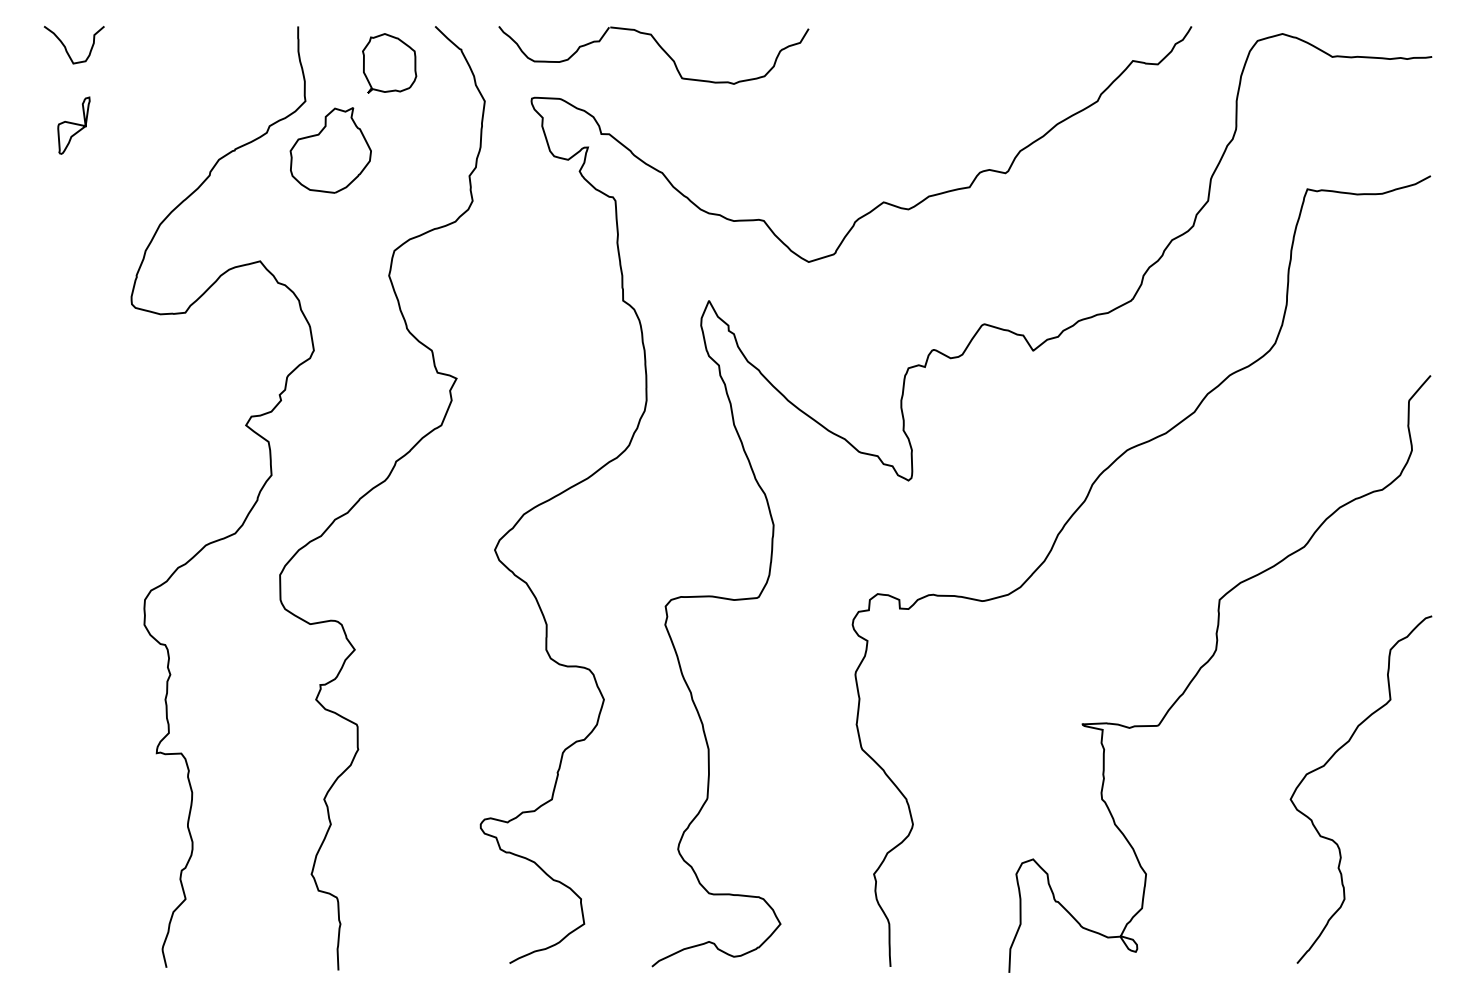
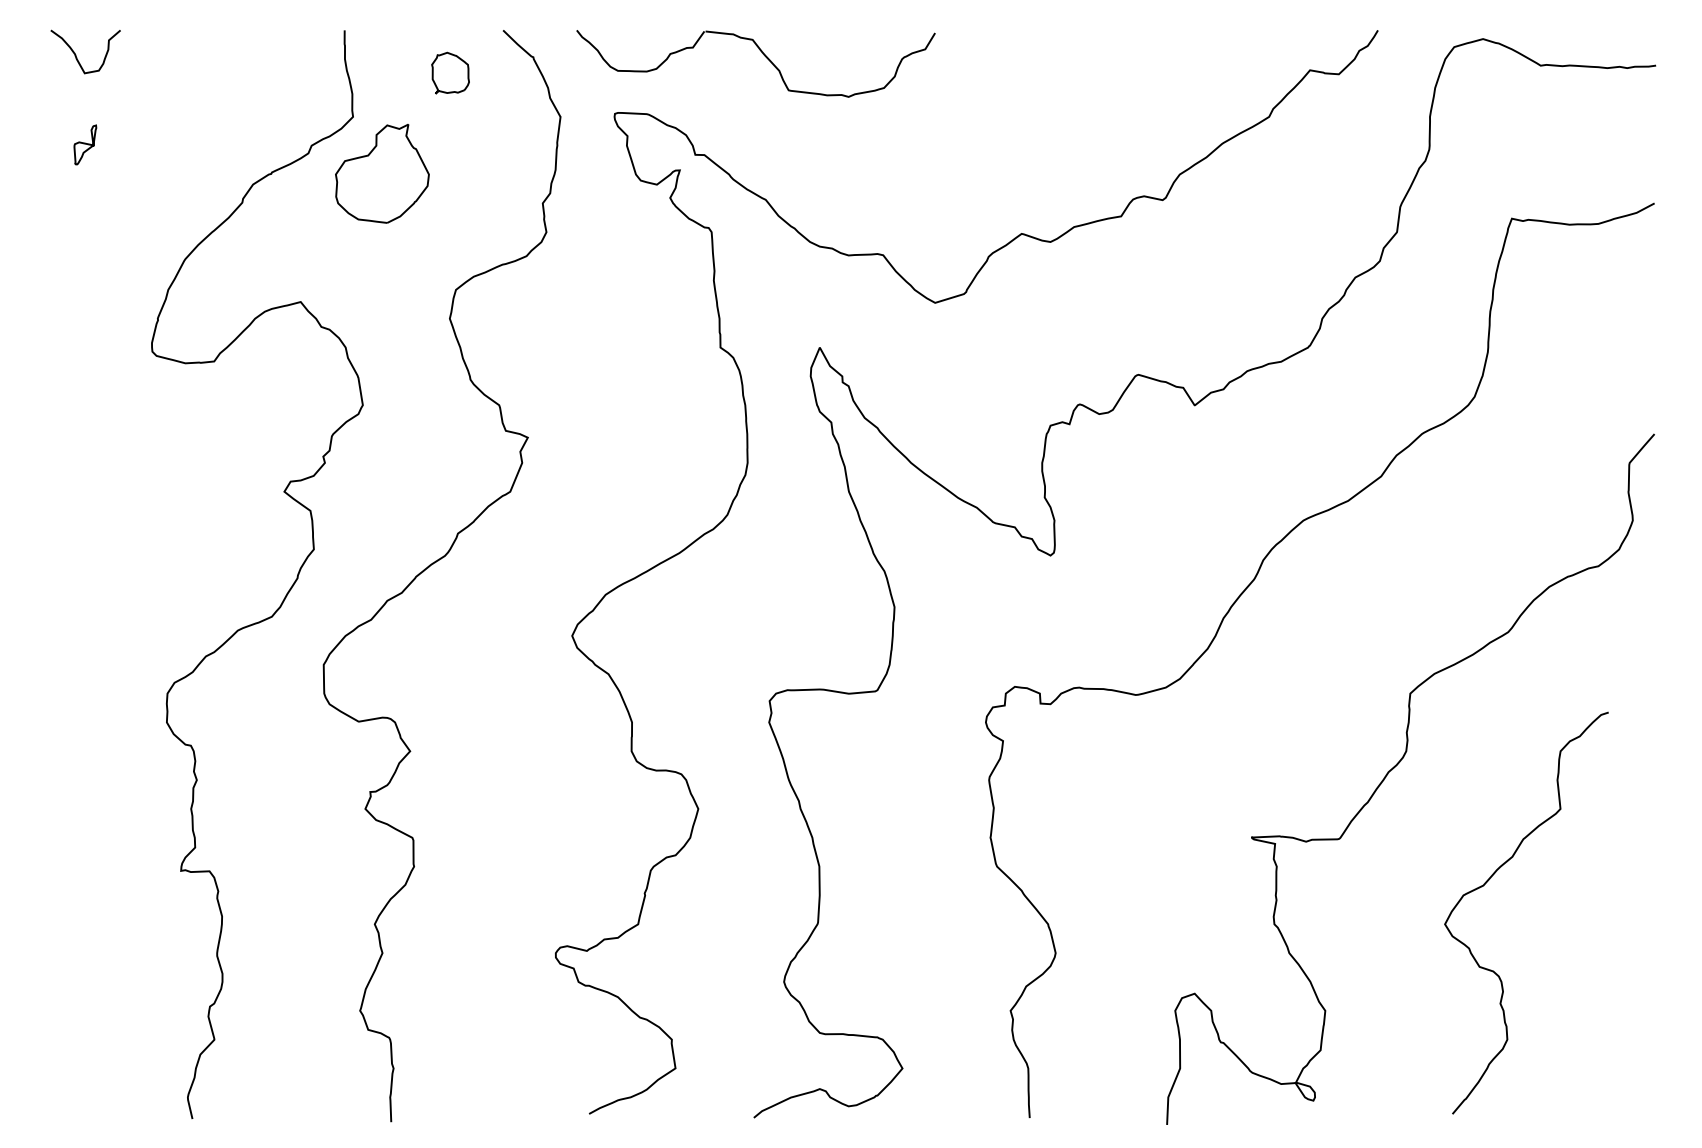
part: (389, 63) -> (450, 73), size x0.6
part: (73, 125) -> (84, 144), size x0.6
curve: (1328, 762) -> (1488, 881), moved

